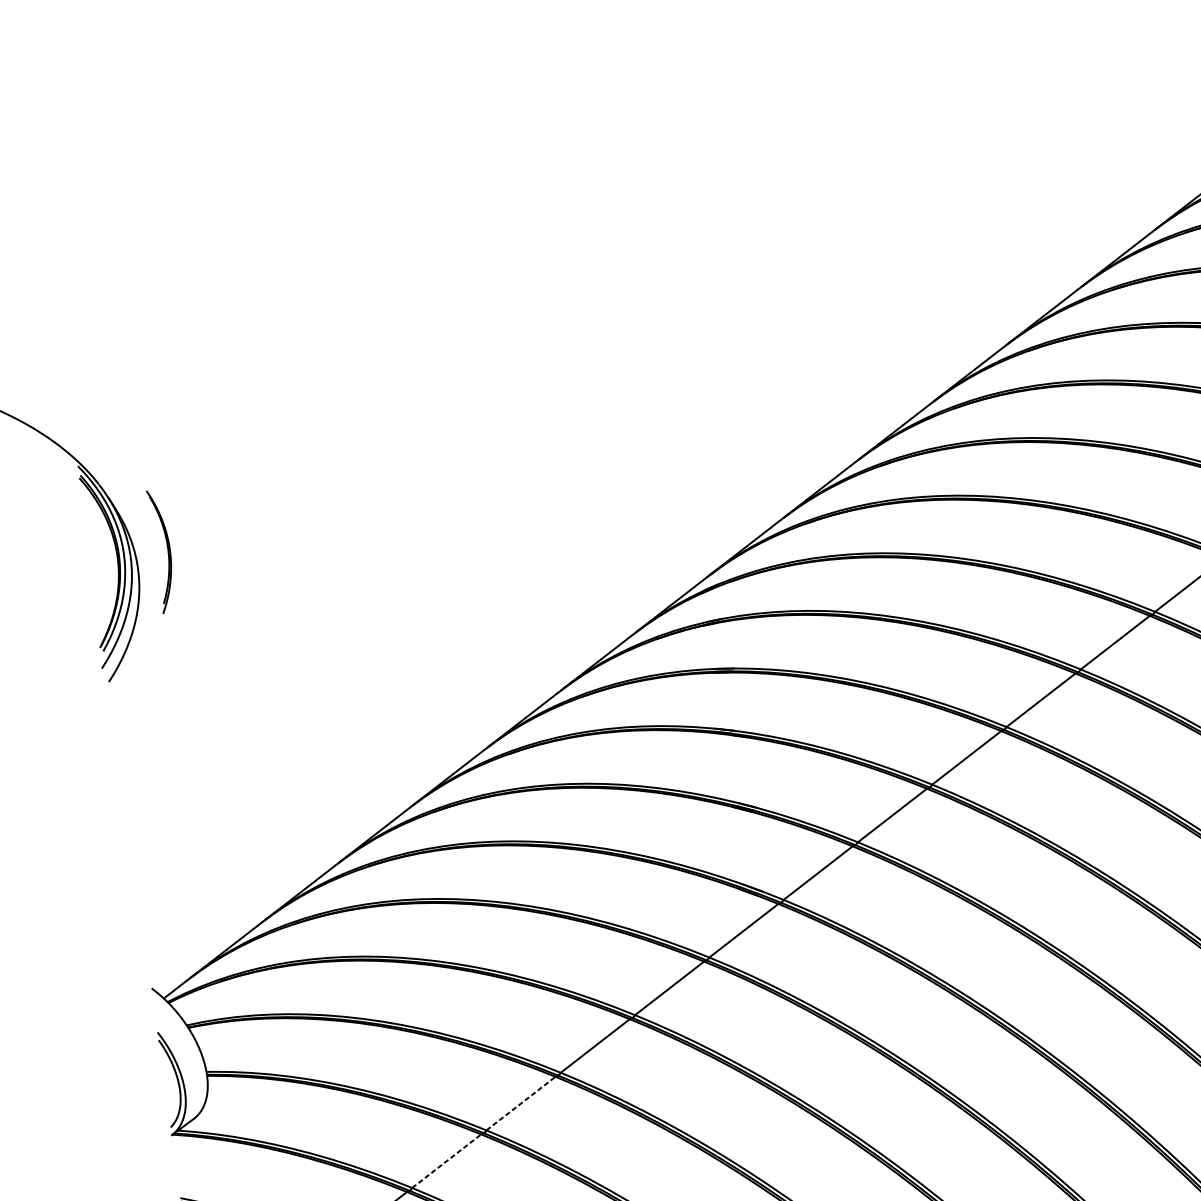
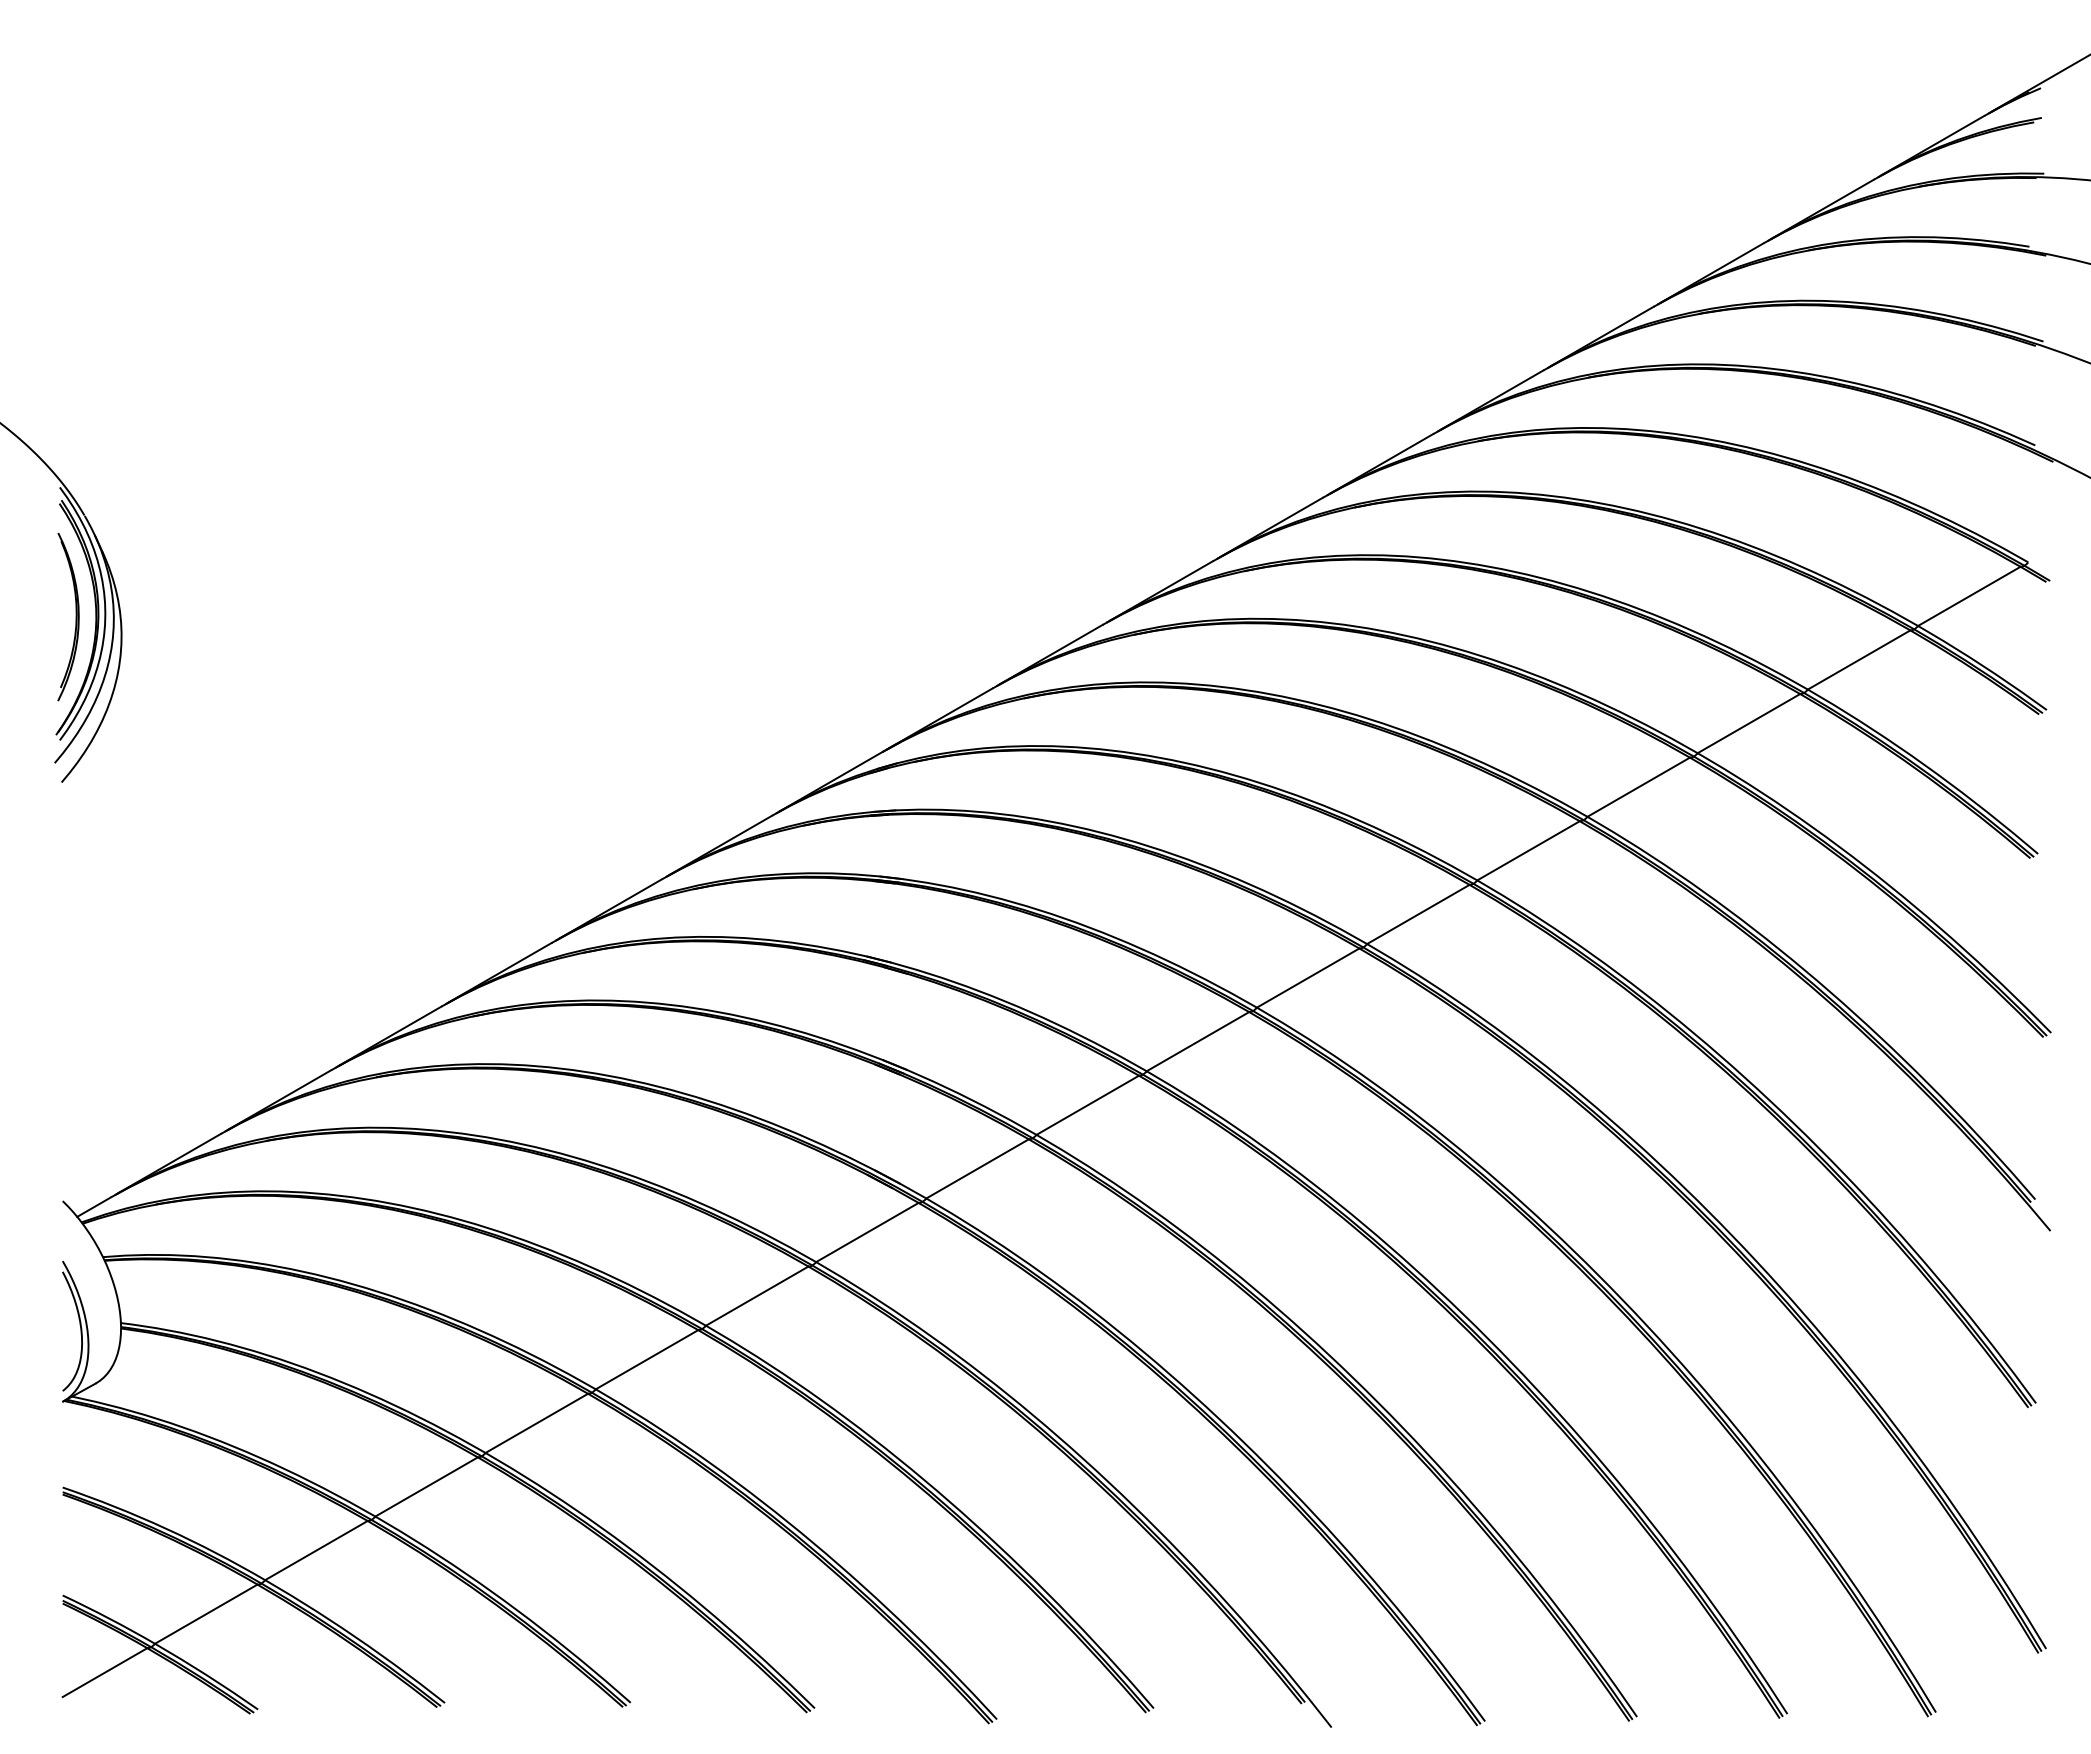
part: (167, 550) -> (75, 617), moved
line: (521, 1103) -> (537, 1423), dashed -> solid
line: (447, 1160) -> (427, 1486), dashed -> solid

